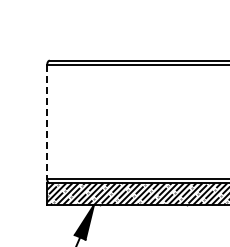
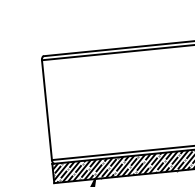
line: (47, 121) -> (47, 109), dashed -> solid

